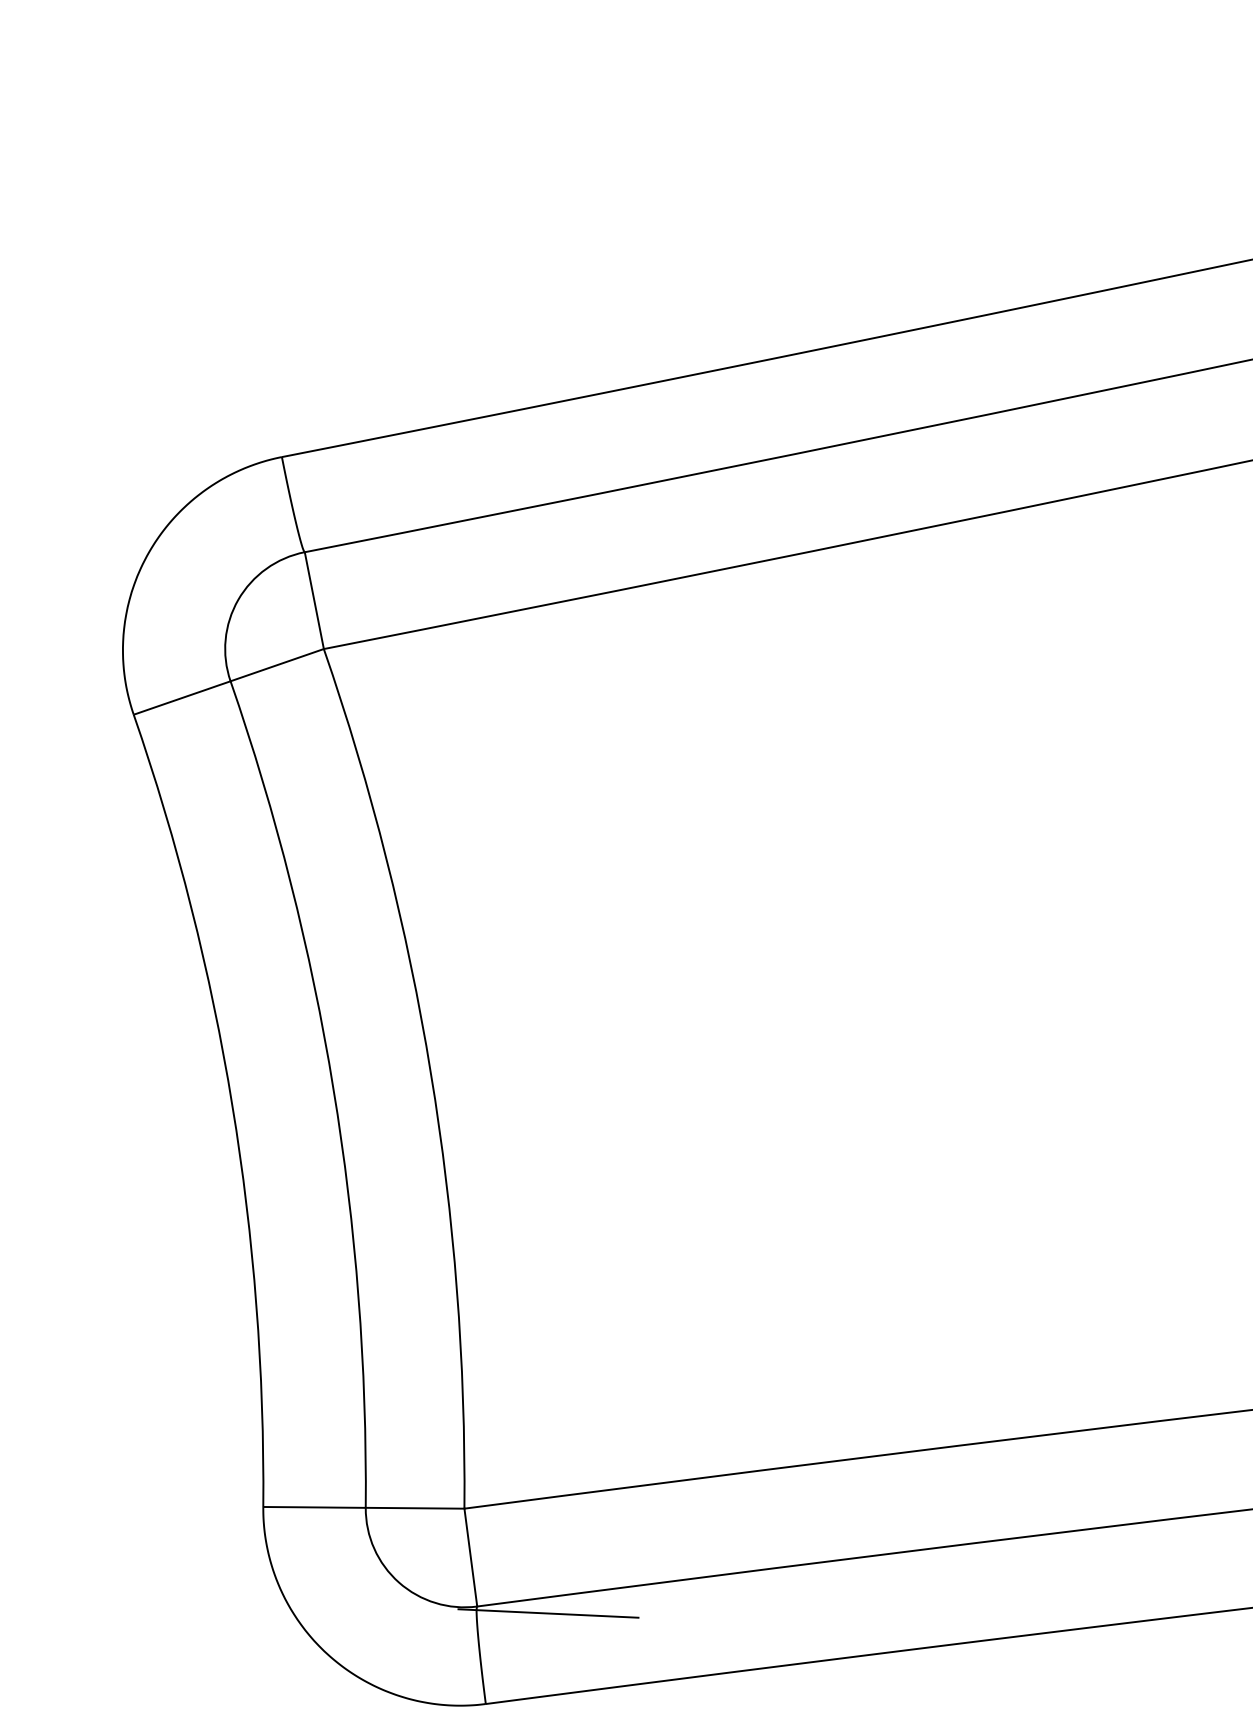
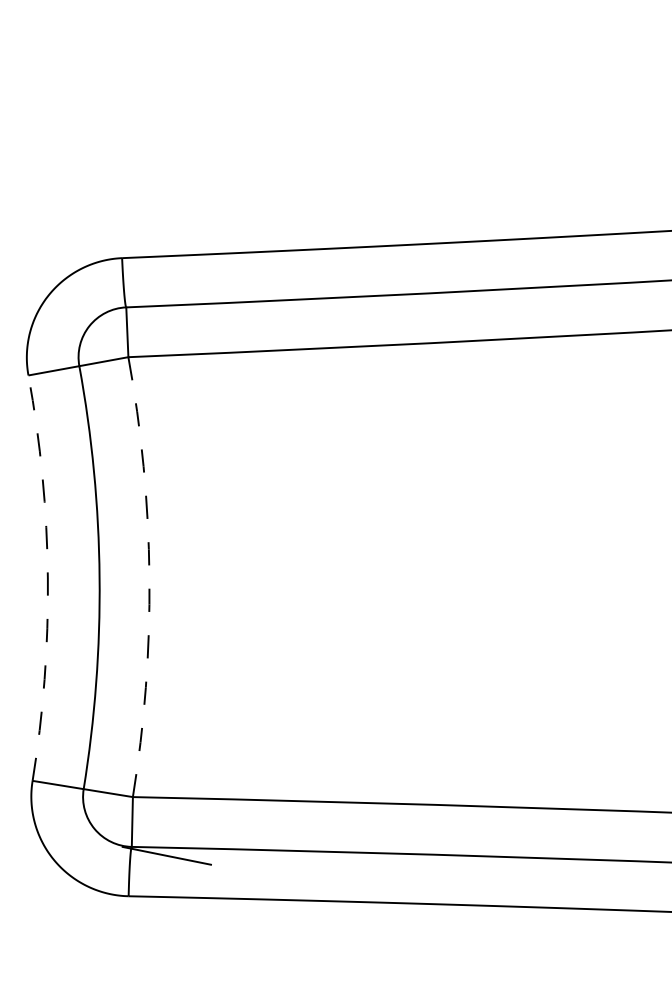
arc: (430, 1071) -> (149, 576), solid -> dashed
arc: (231, 1106) -> (47, 578), solid -> dashed

